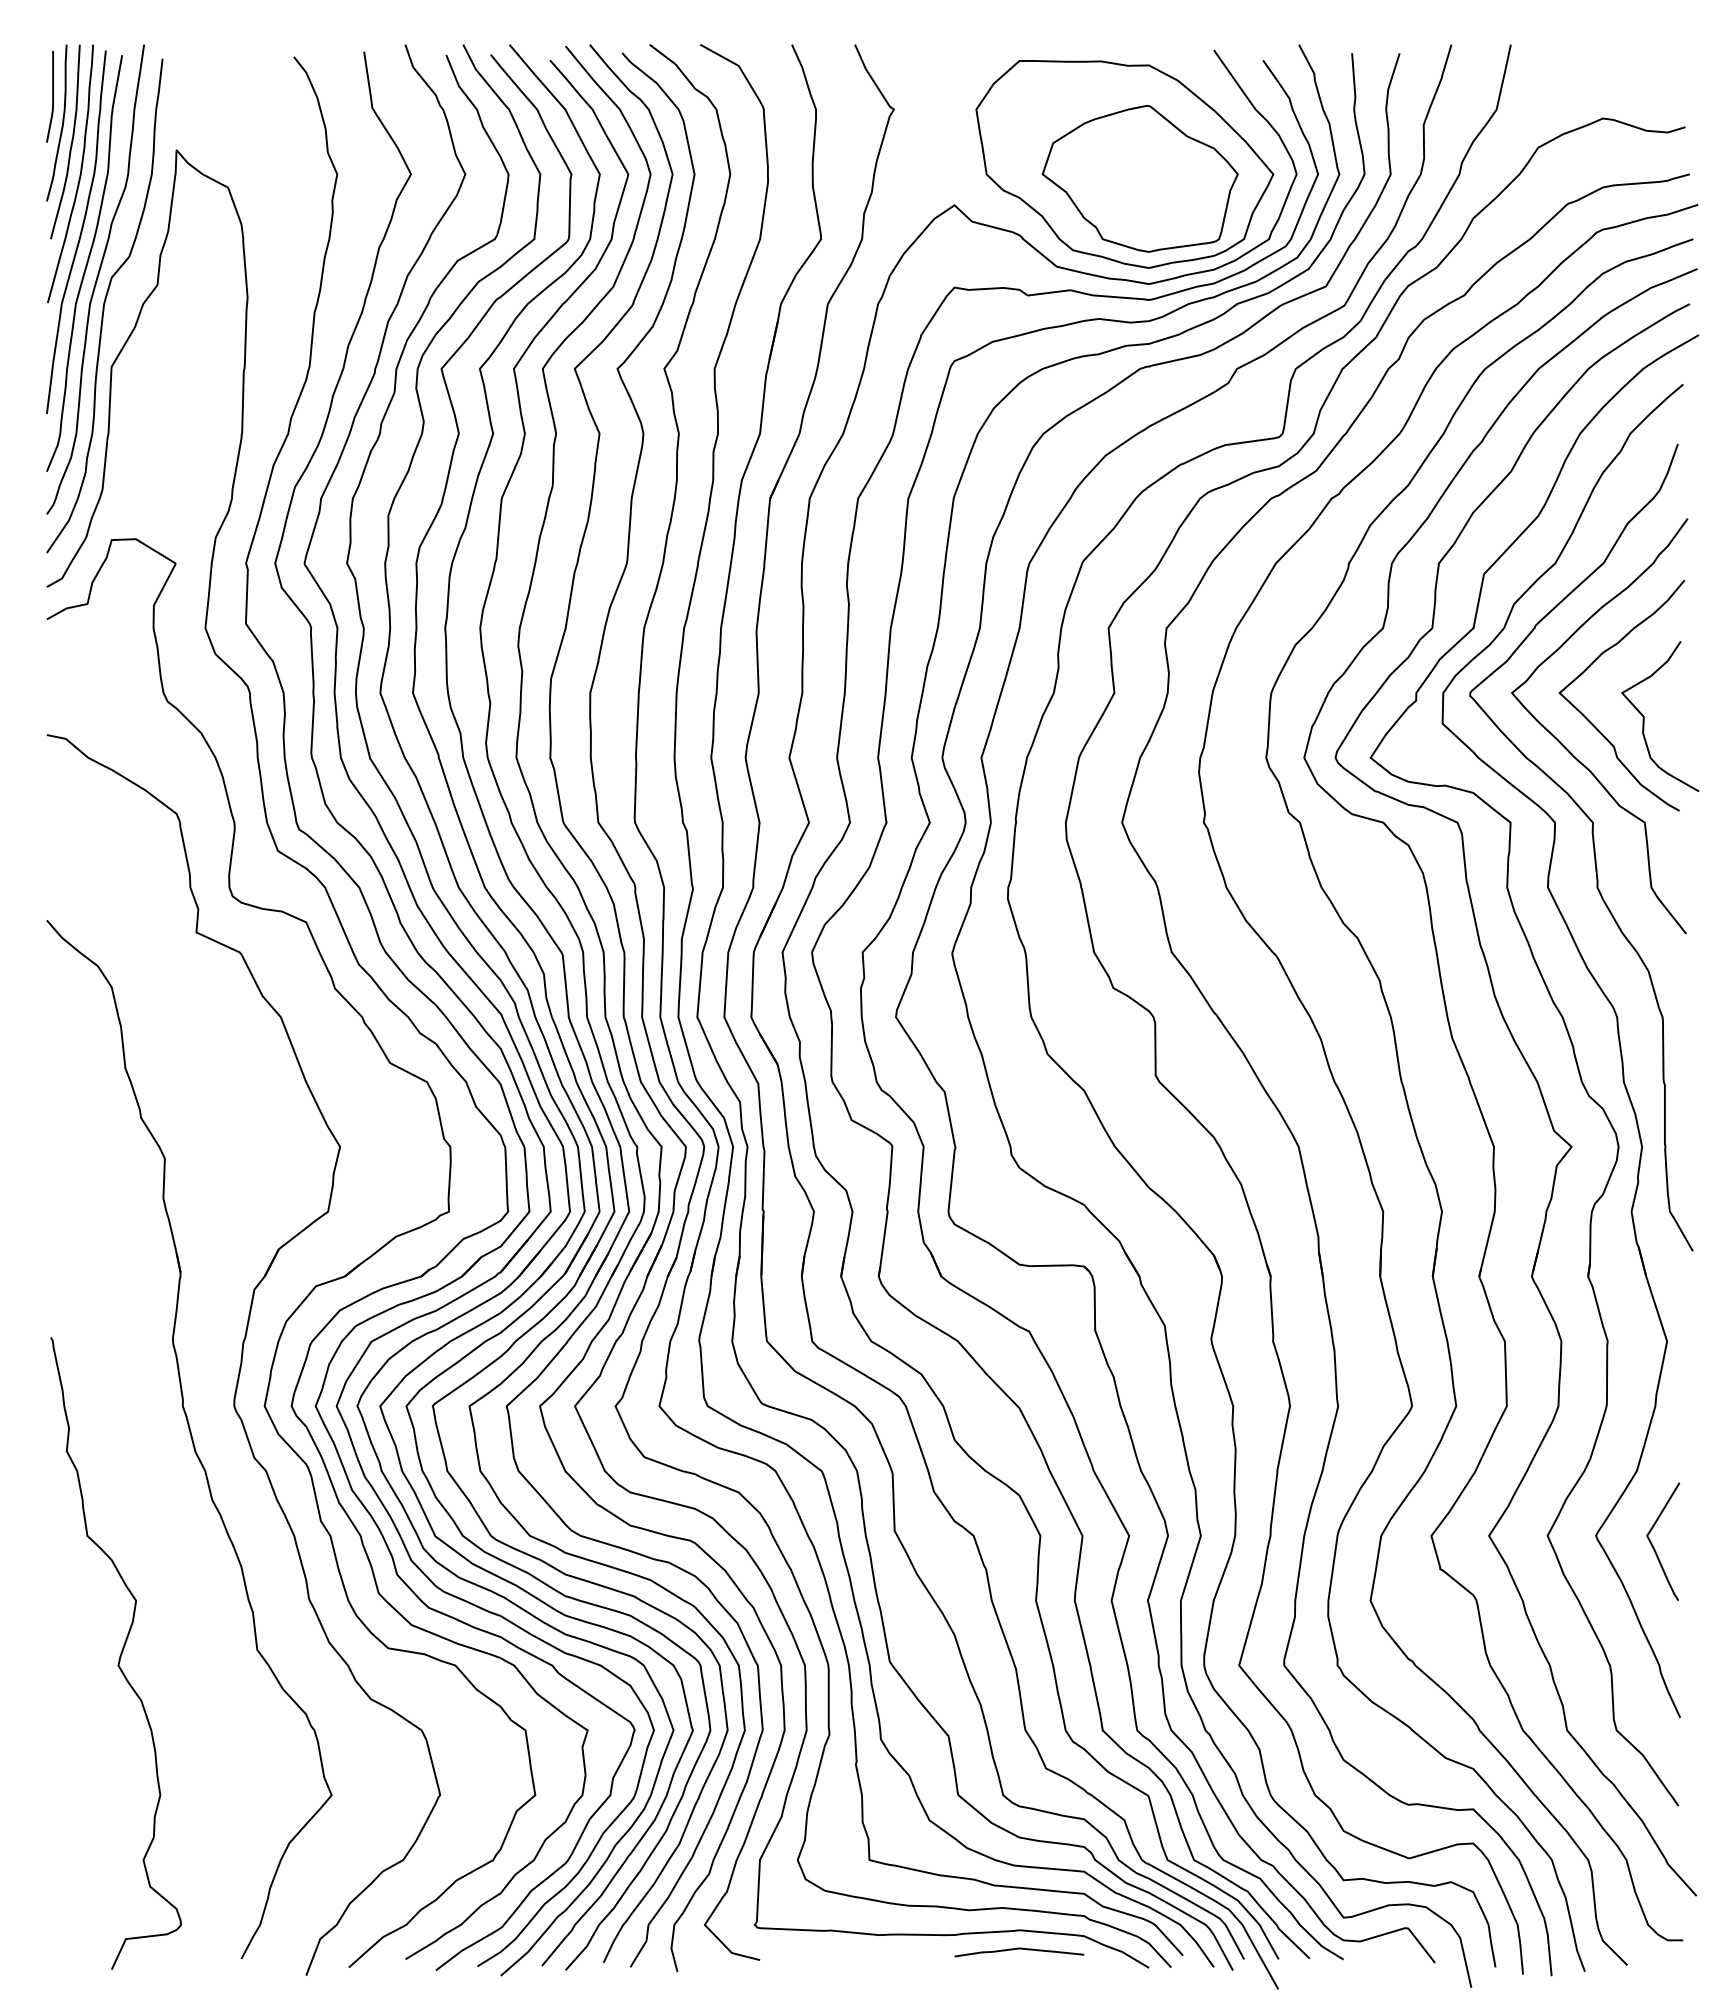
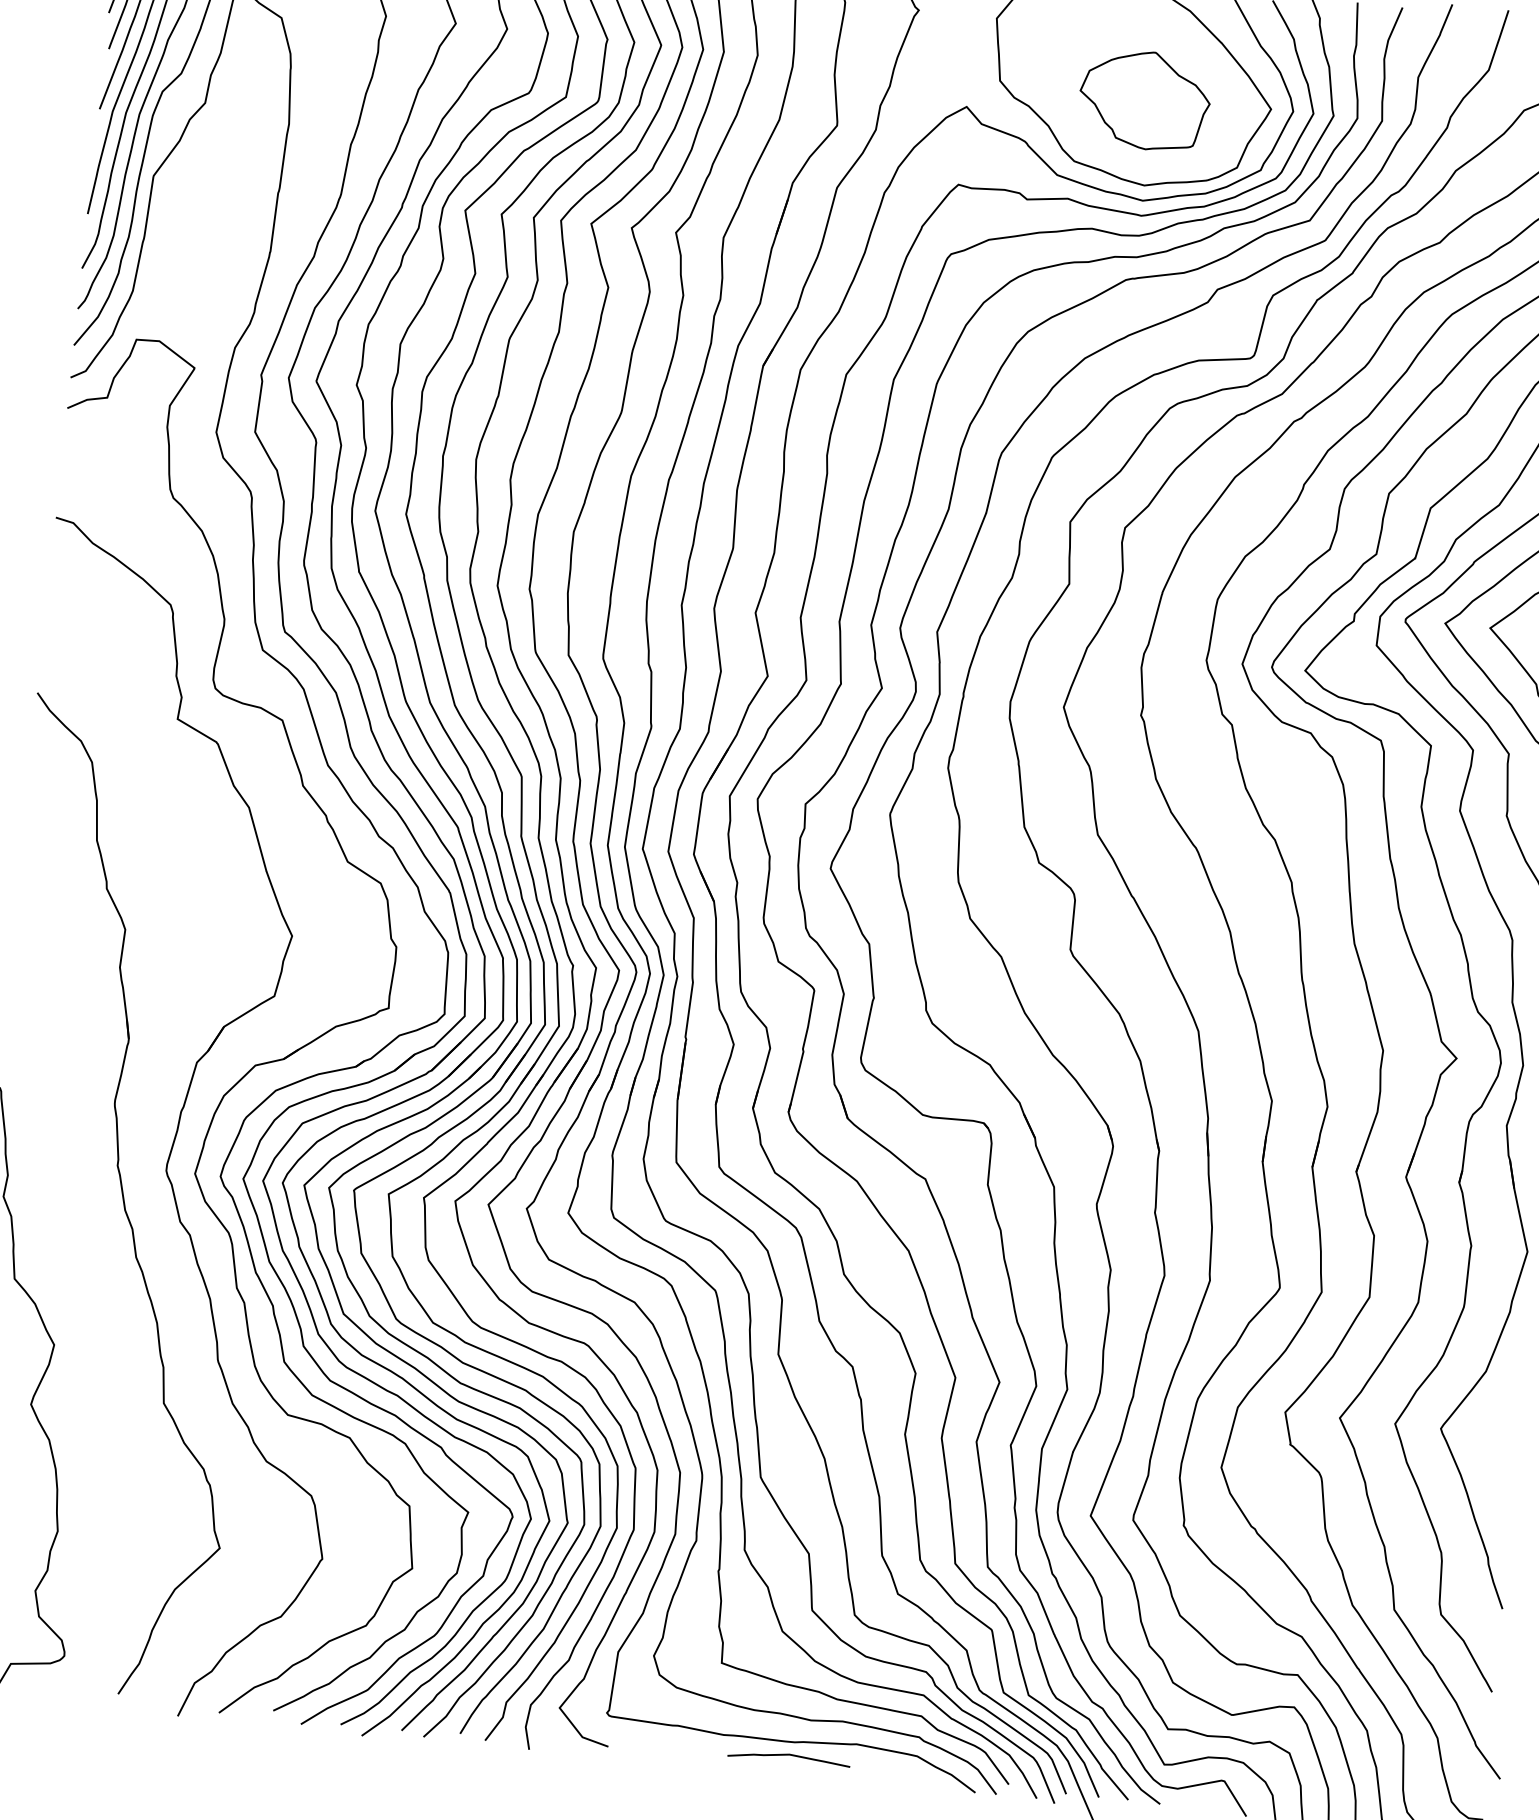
part: (1139, 178) -> (1144, 99), size x0.7
curve: (1653, 1545) -> (1494, 1443), removed
curve: (1019, 1949) -> (789, 1755), moved

